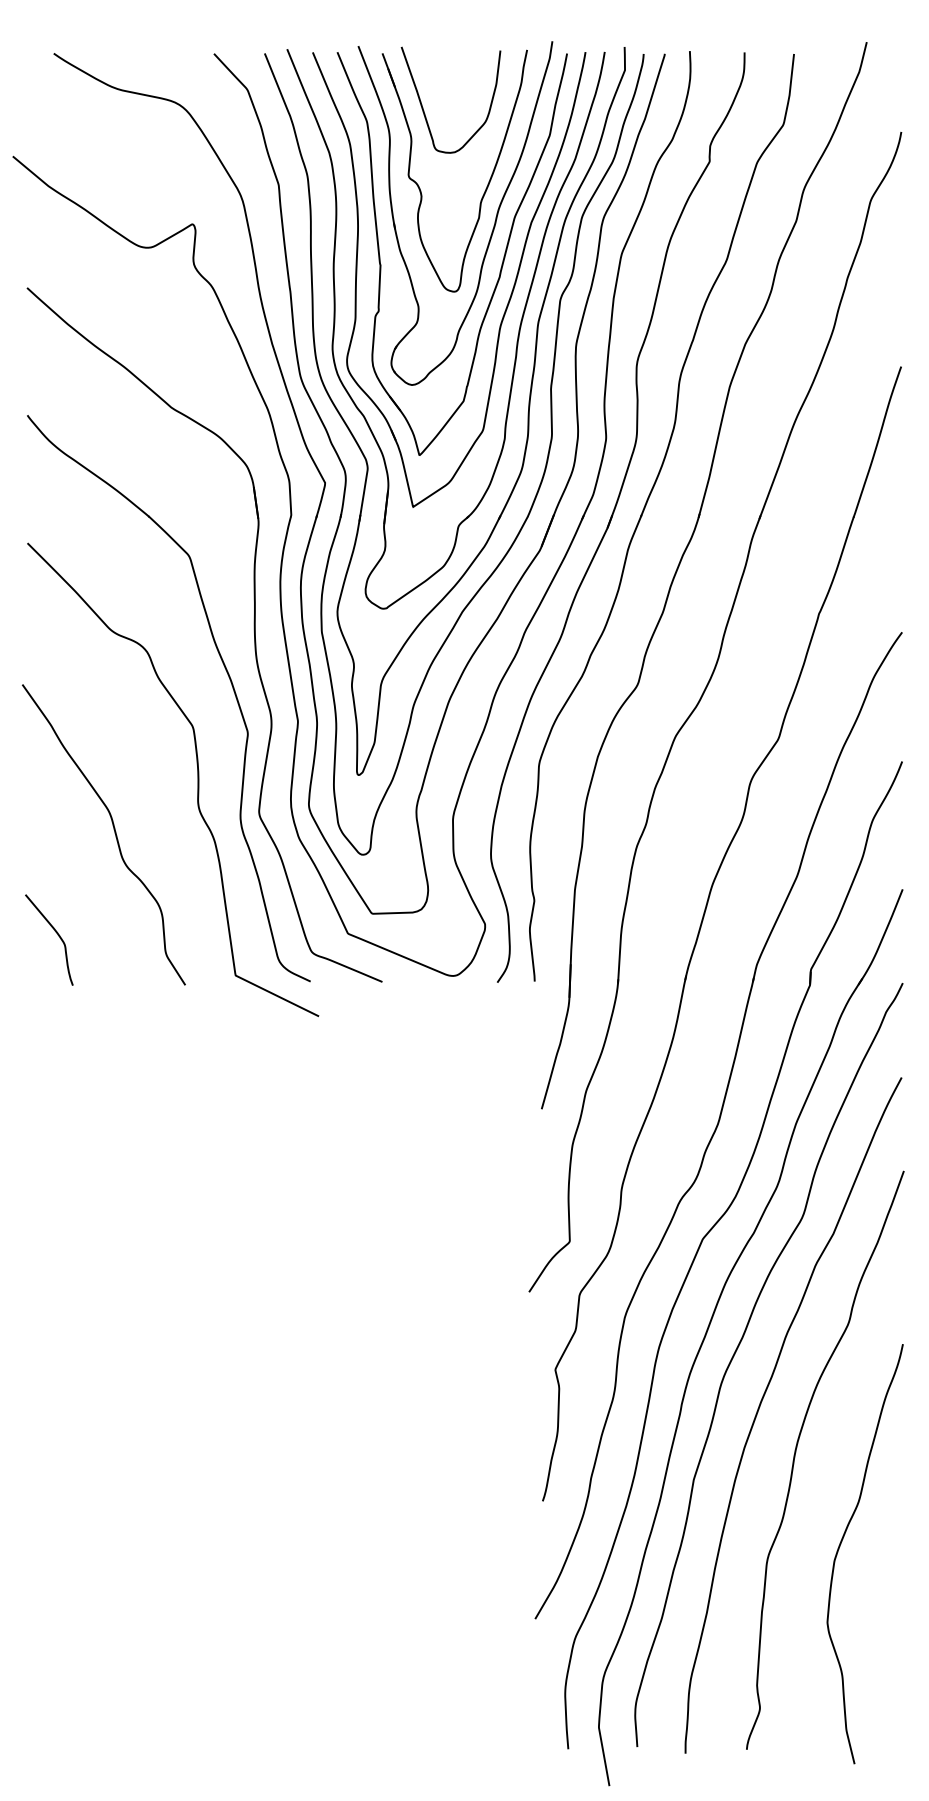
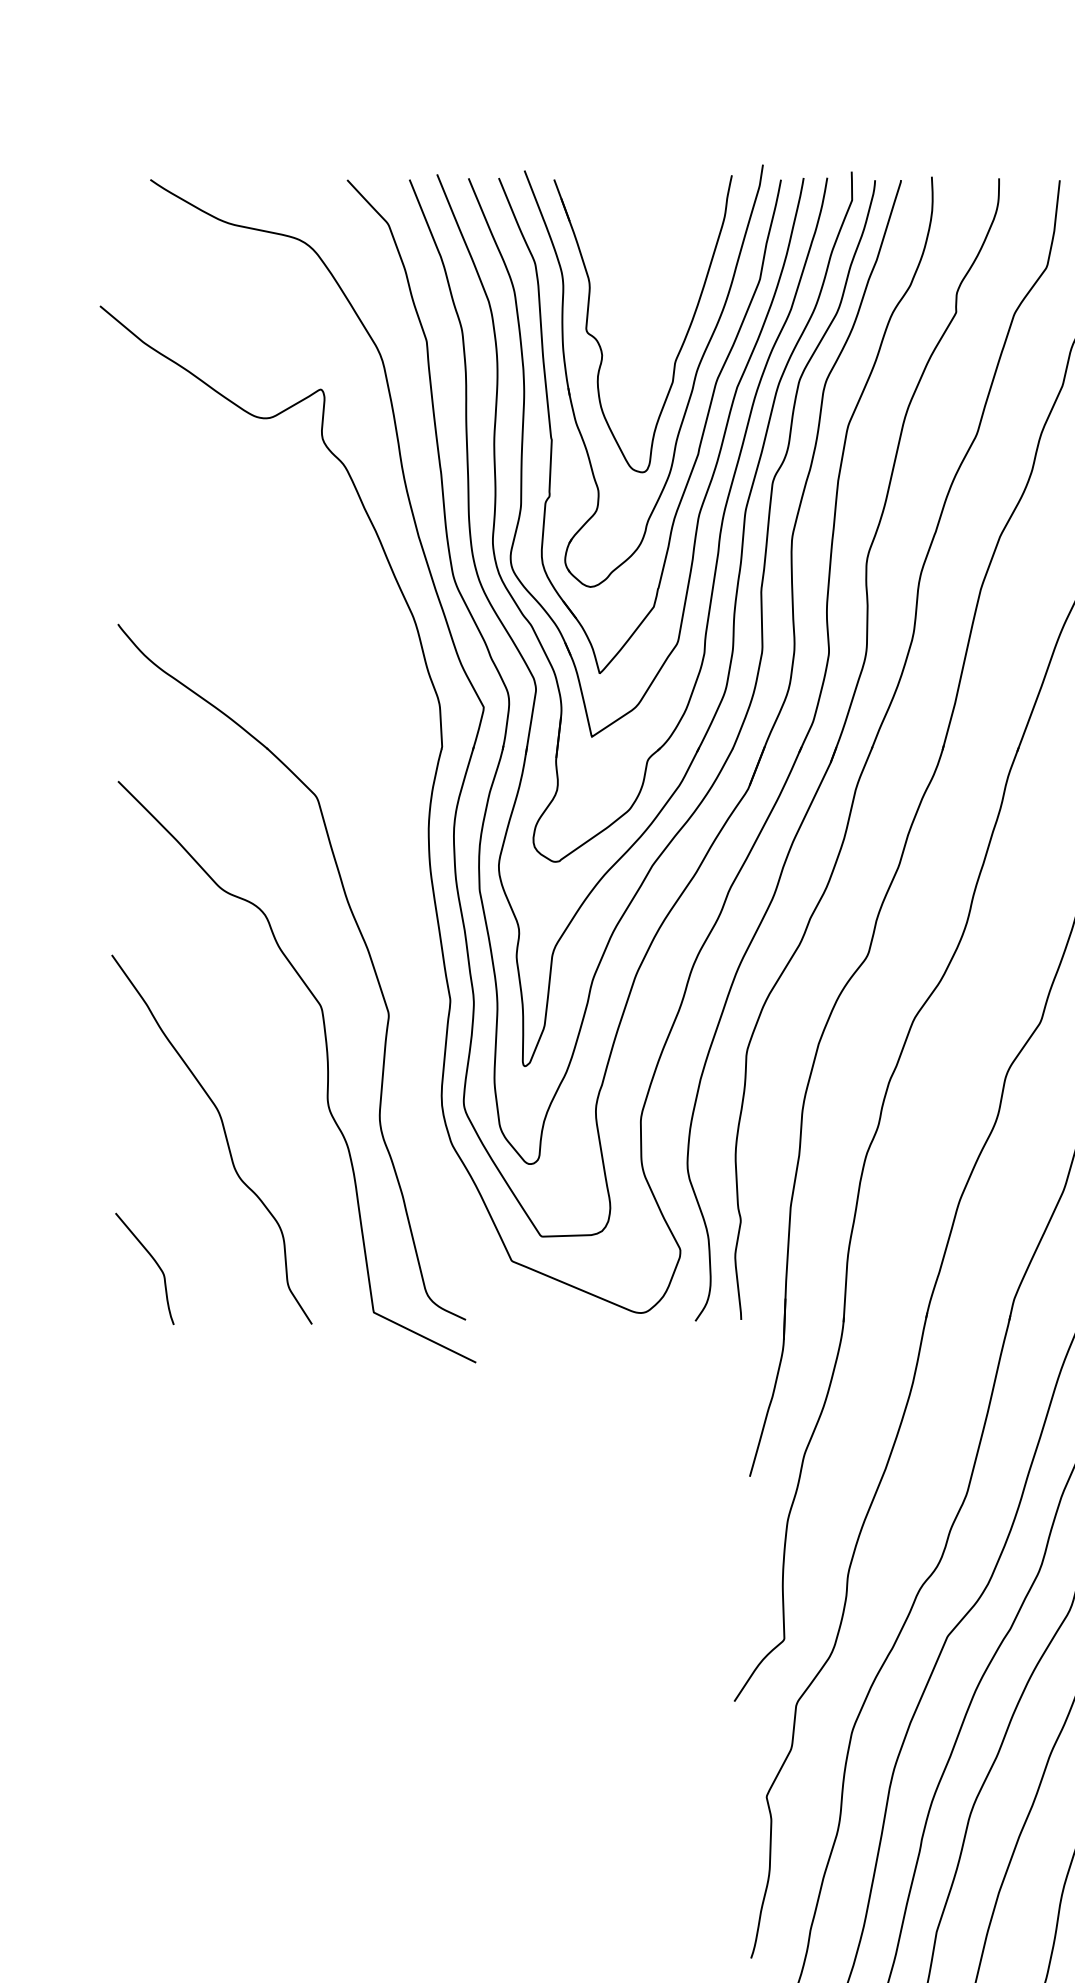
curve: (423, 107) -> (604, 246), removed
part: (253, 630) -> (395, 888), removed

